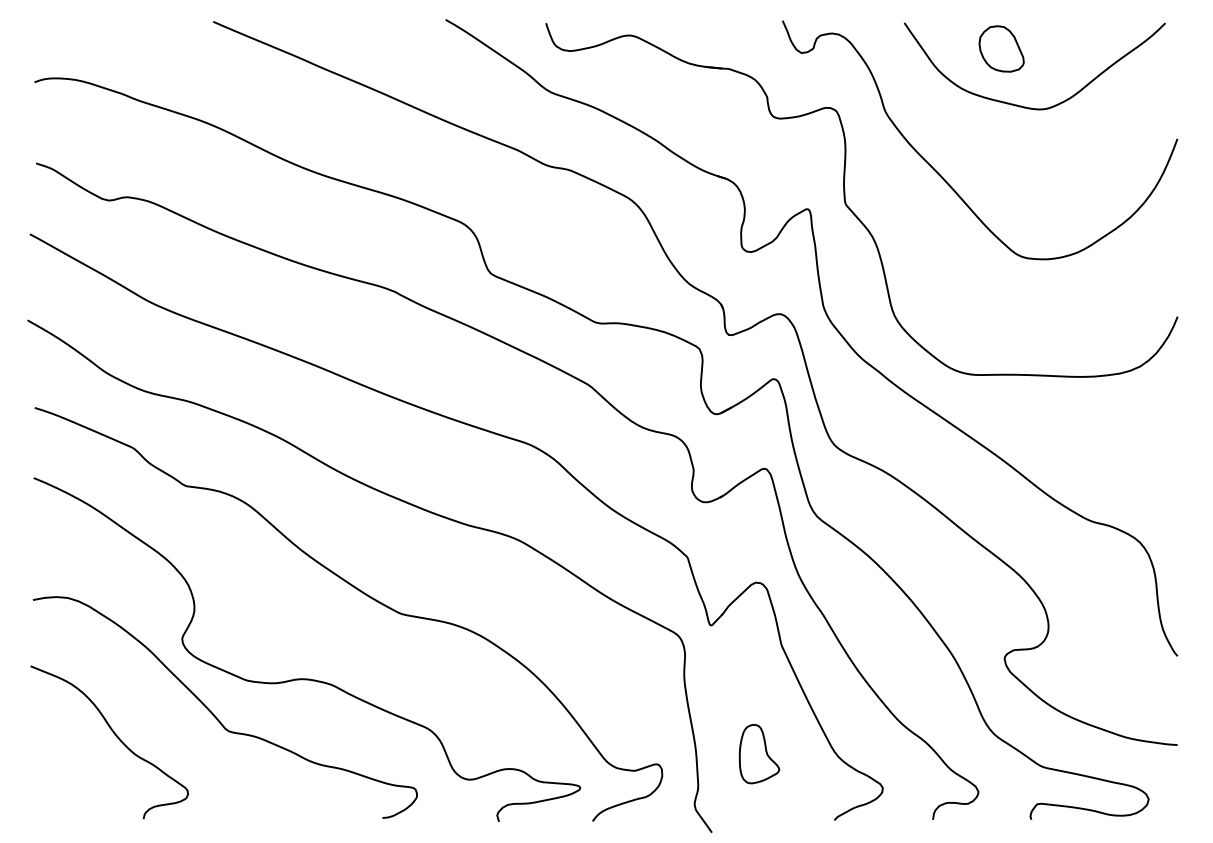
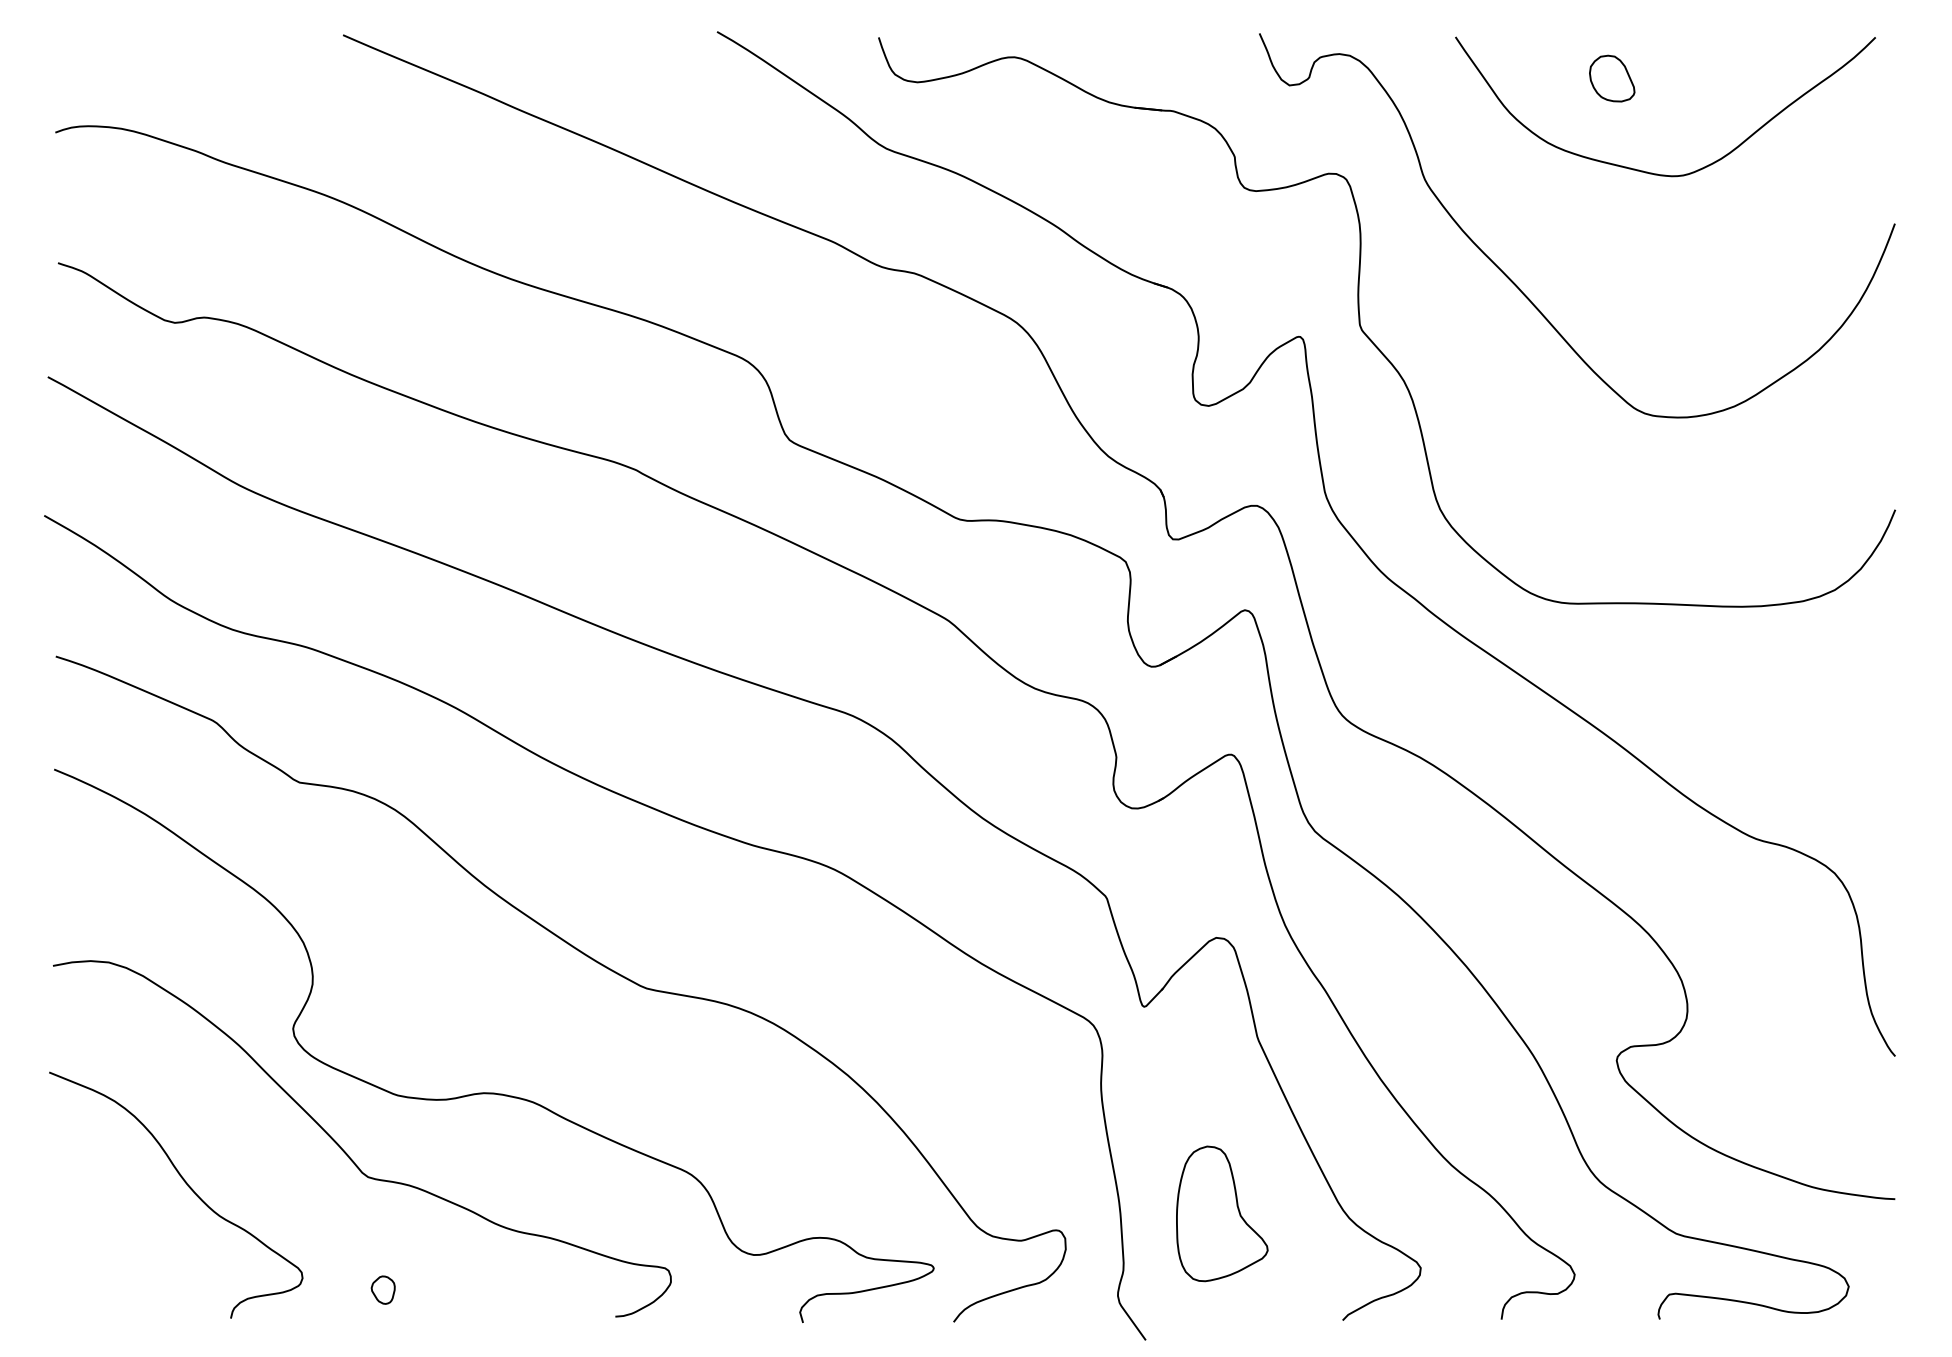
part: (1001, 48) -> (1611, 78), size x0.62
part: (759, 753) -> (1222, 1212), size x1.43
part: (238, 801) -> (383, 1290), added

